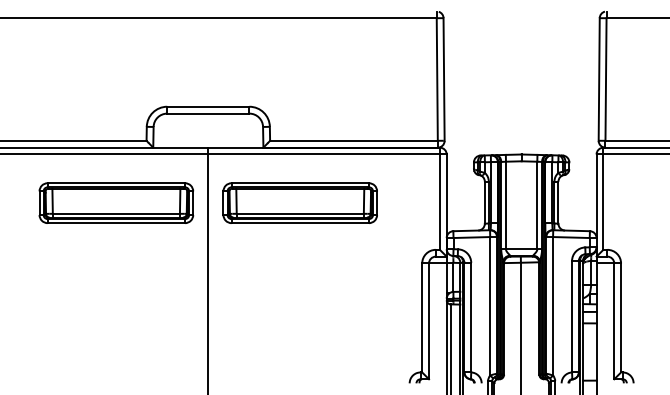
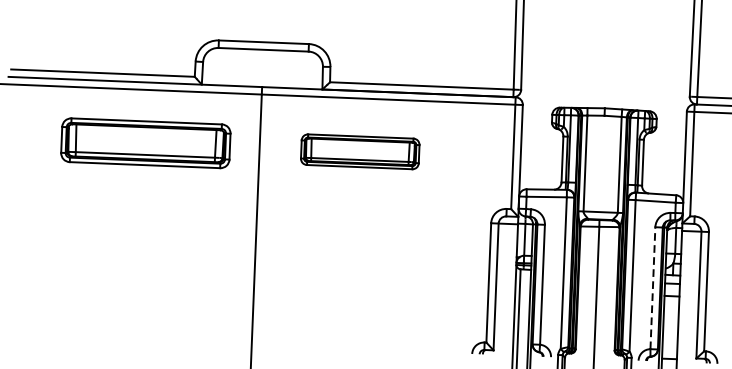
part: (116, 202) -> (146, 142), moved
part: (299, 202) -> (359, 151), size x0.7
line: (572, 316) -> (653, 287), solid -> dashed

